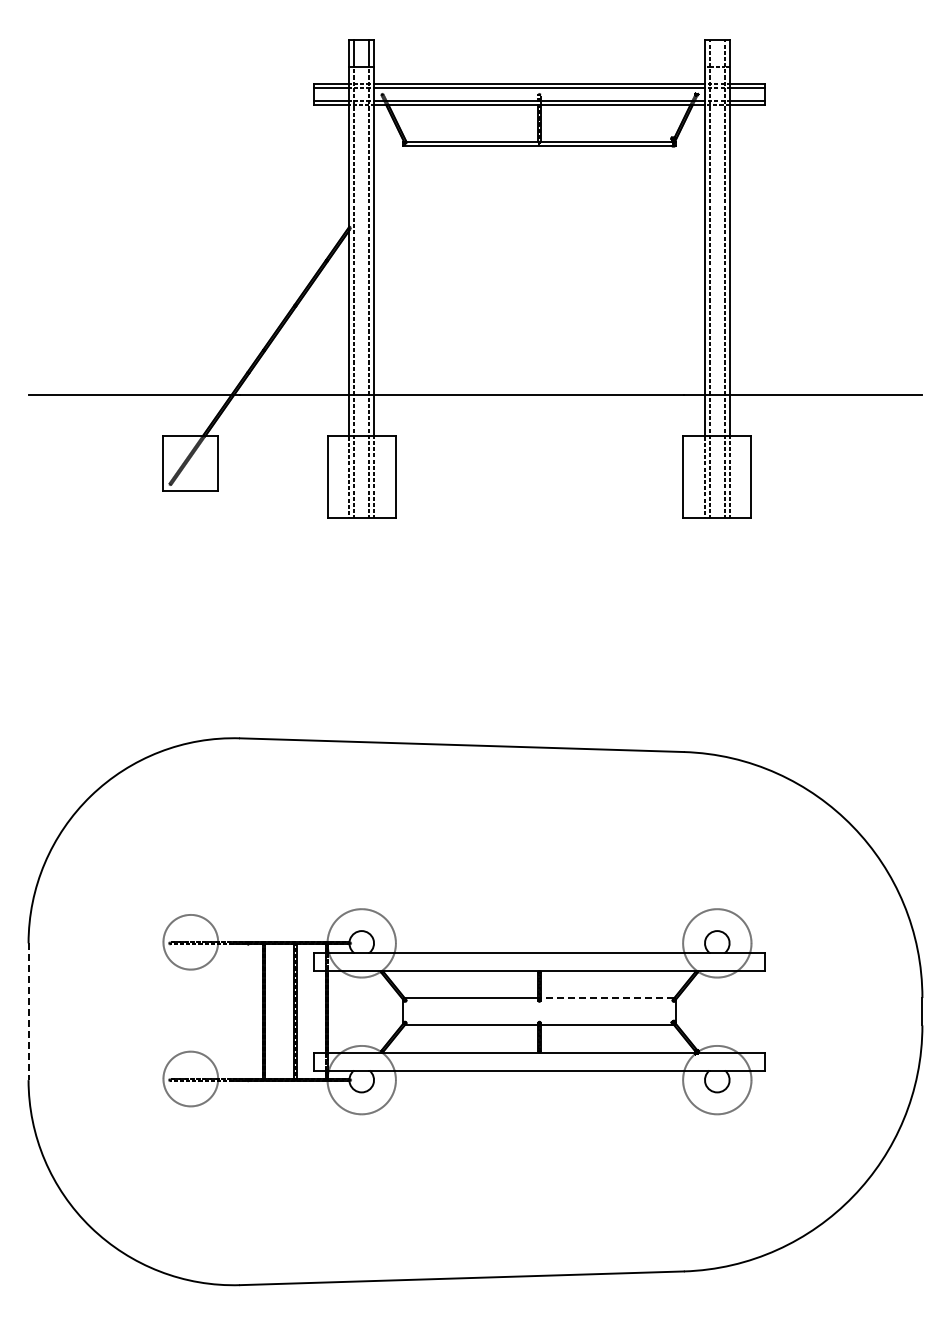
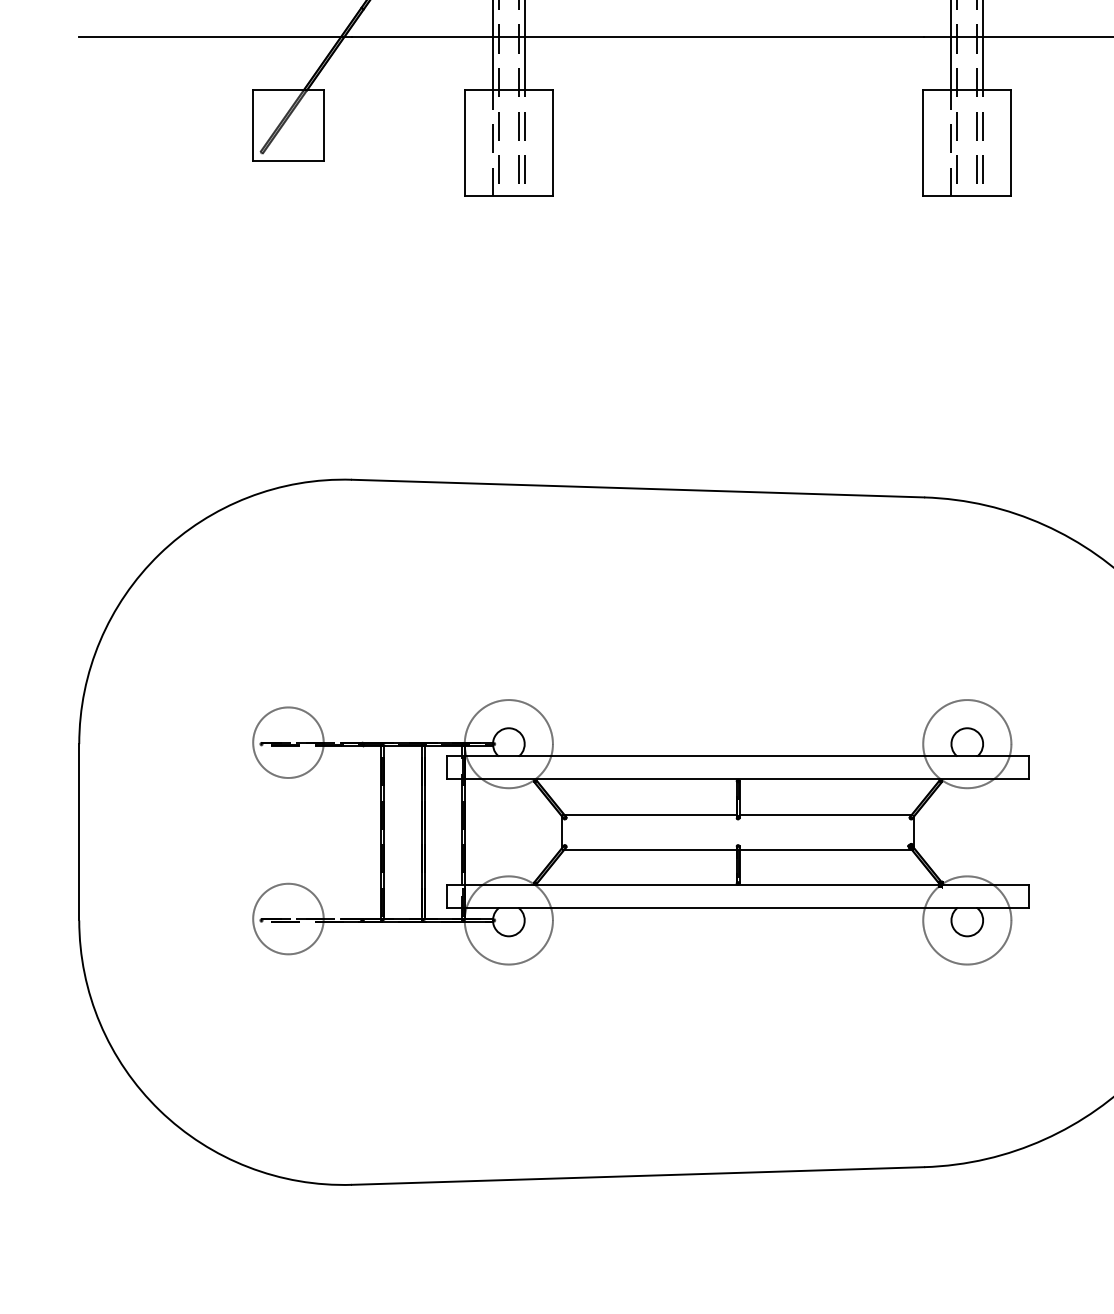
line: (607, 998) -> (825, 815), dashed -> solid
line: (28, 1012) -> (79, 833), dashed -> solid

